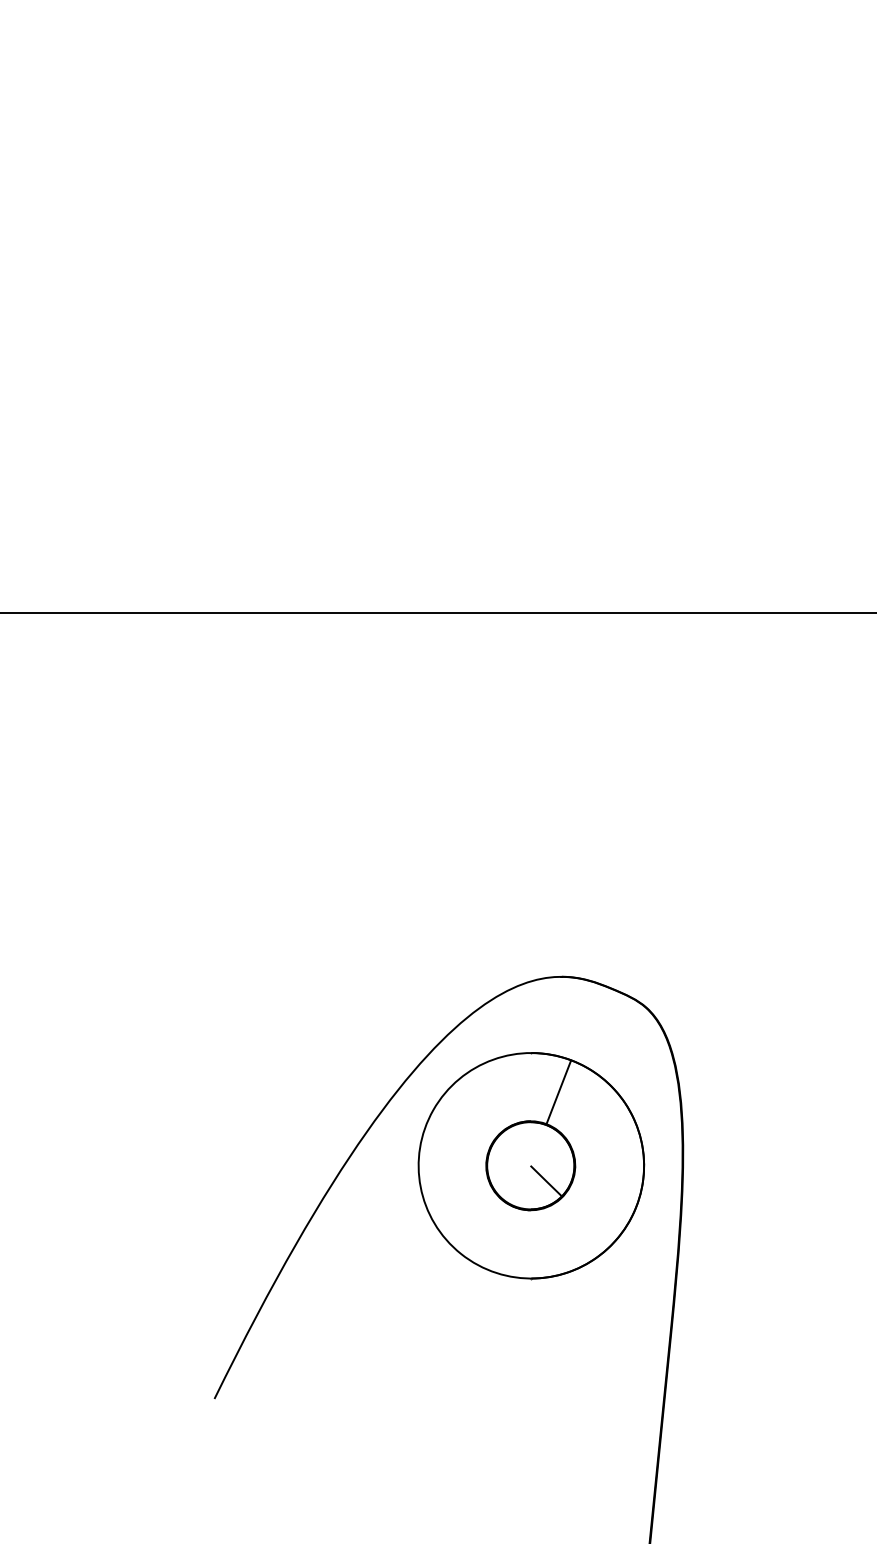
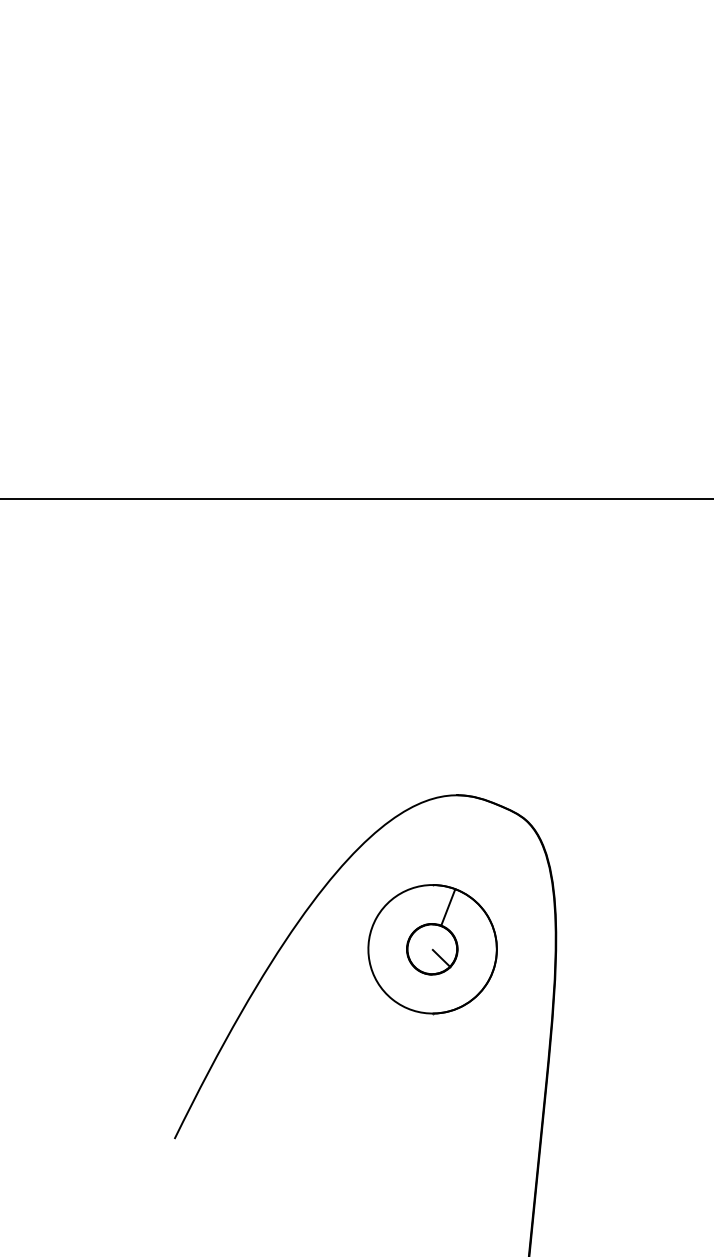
part: (531, 1166) -> (432, 949), size x0.7

